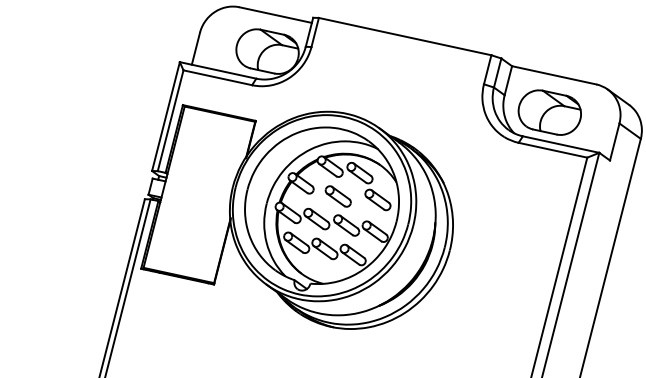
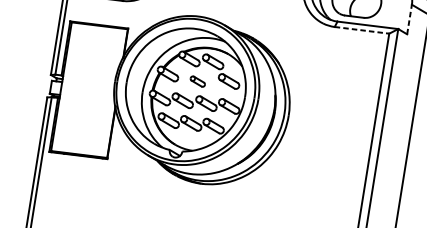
line: (614, 141) -> (409, 19), solid -> dashed
line: (553, 150) -> (362, 30), solid -> dashed
part: (337, 196) -> (197, 81), size x0.7

